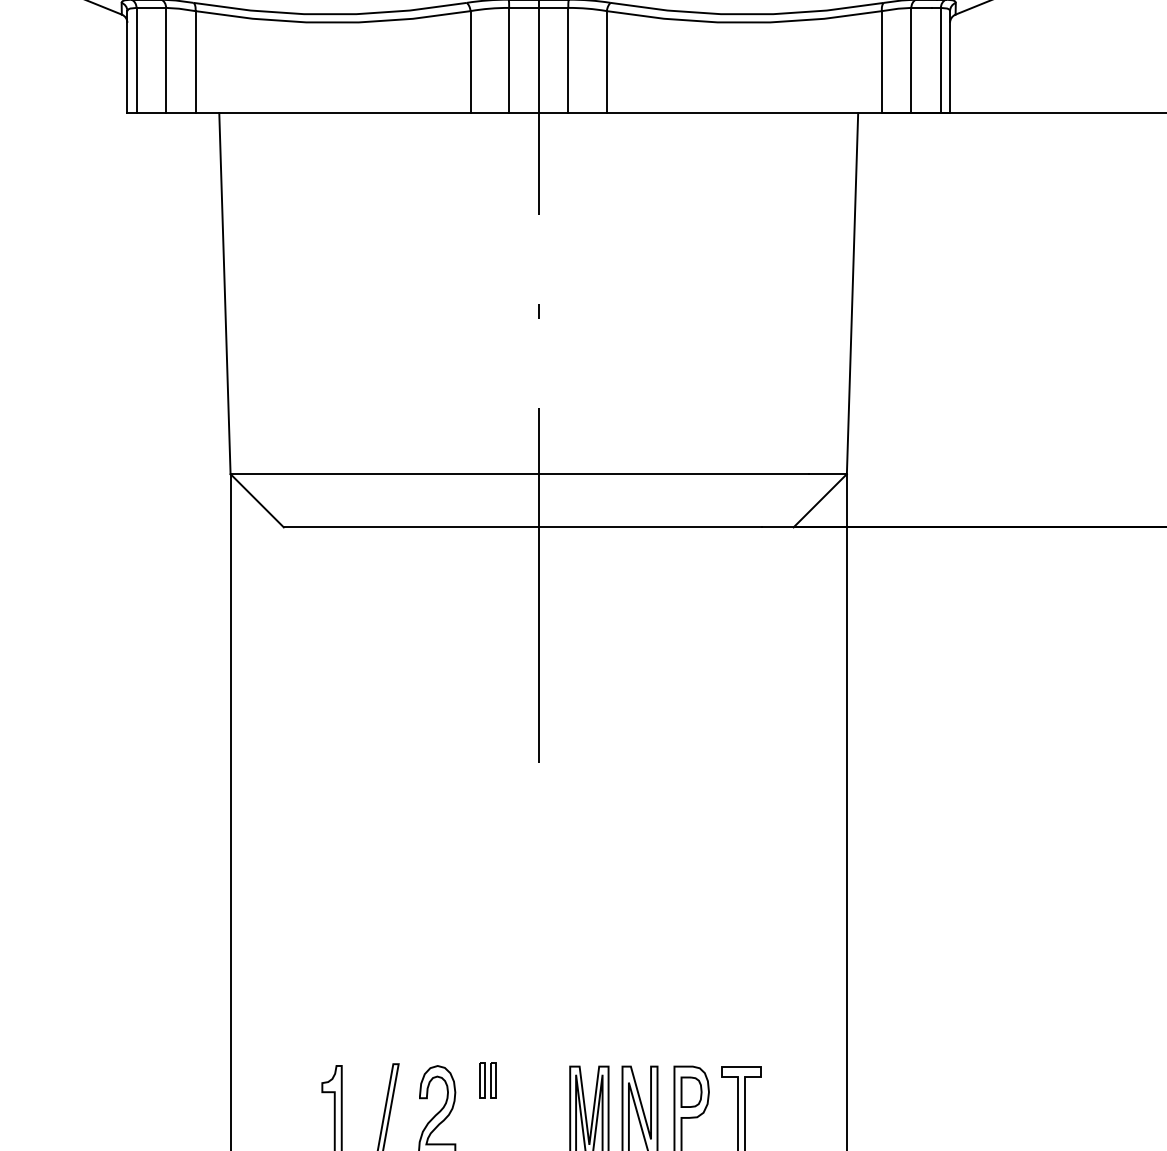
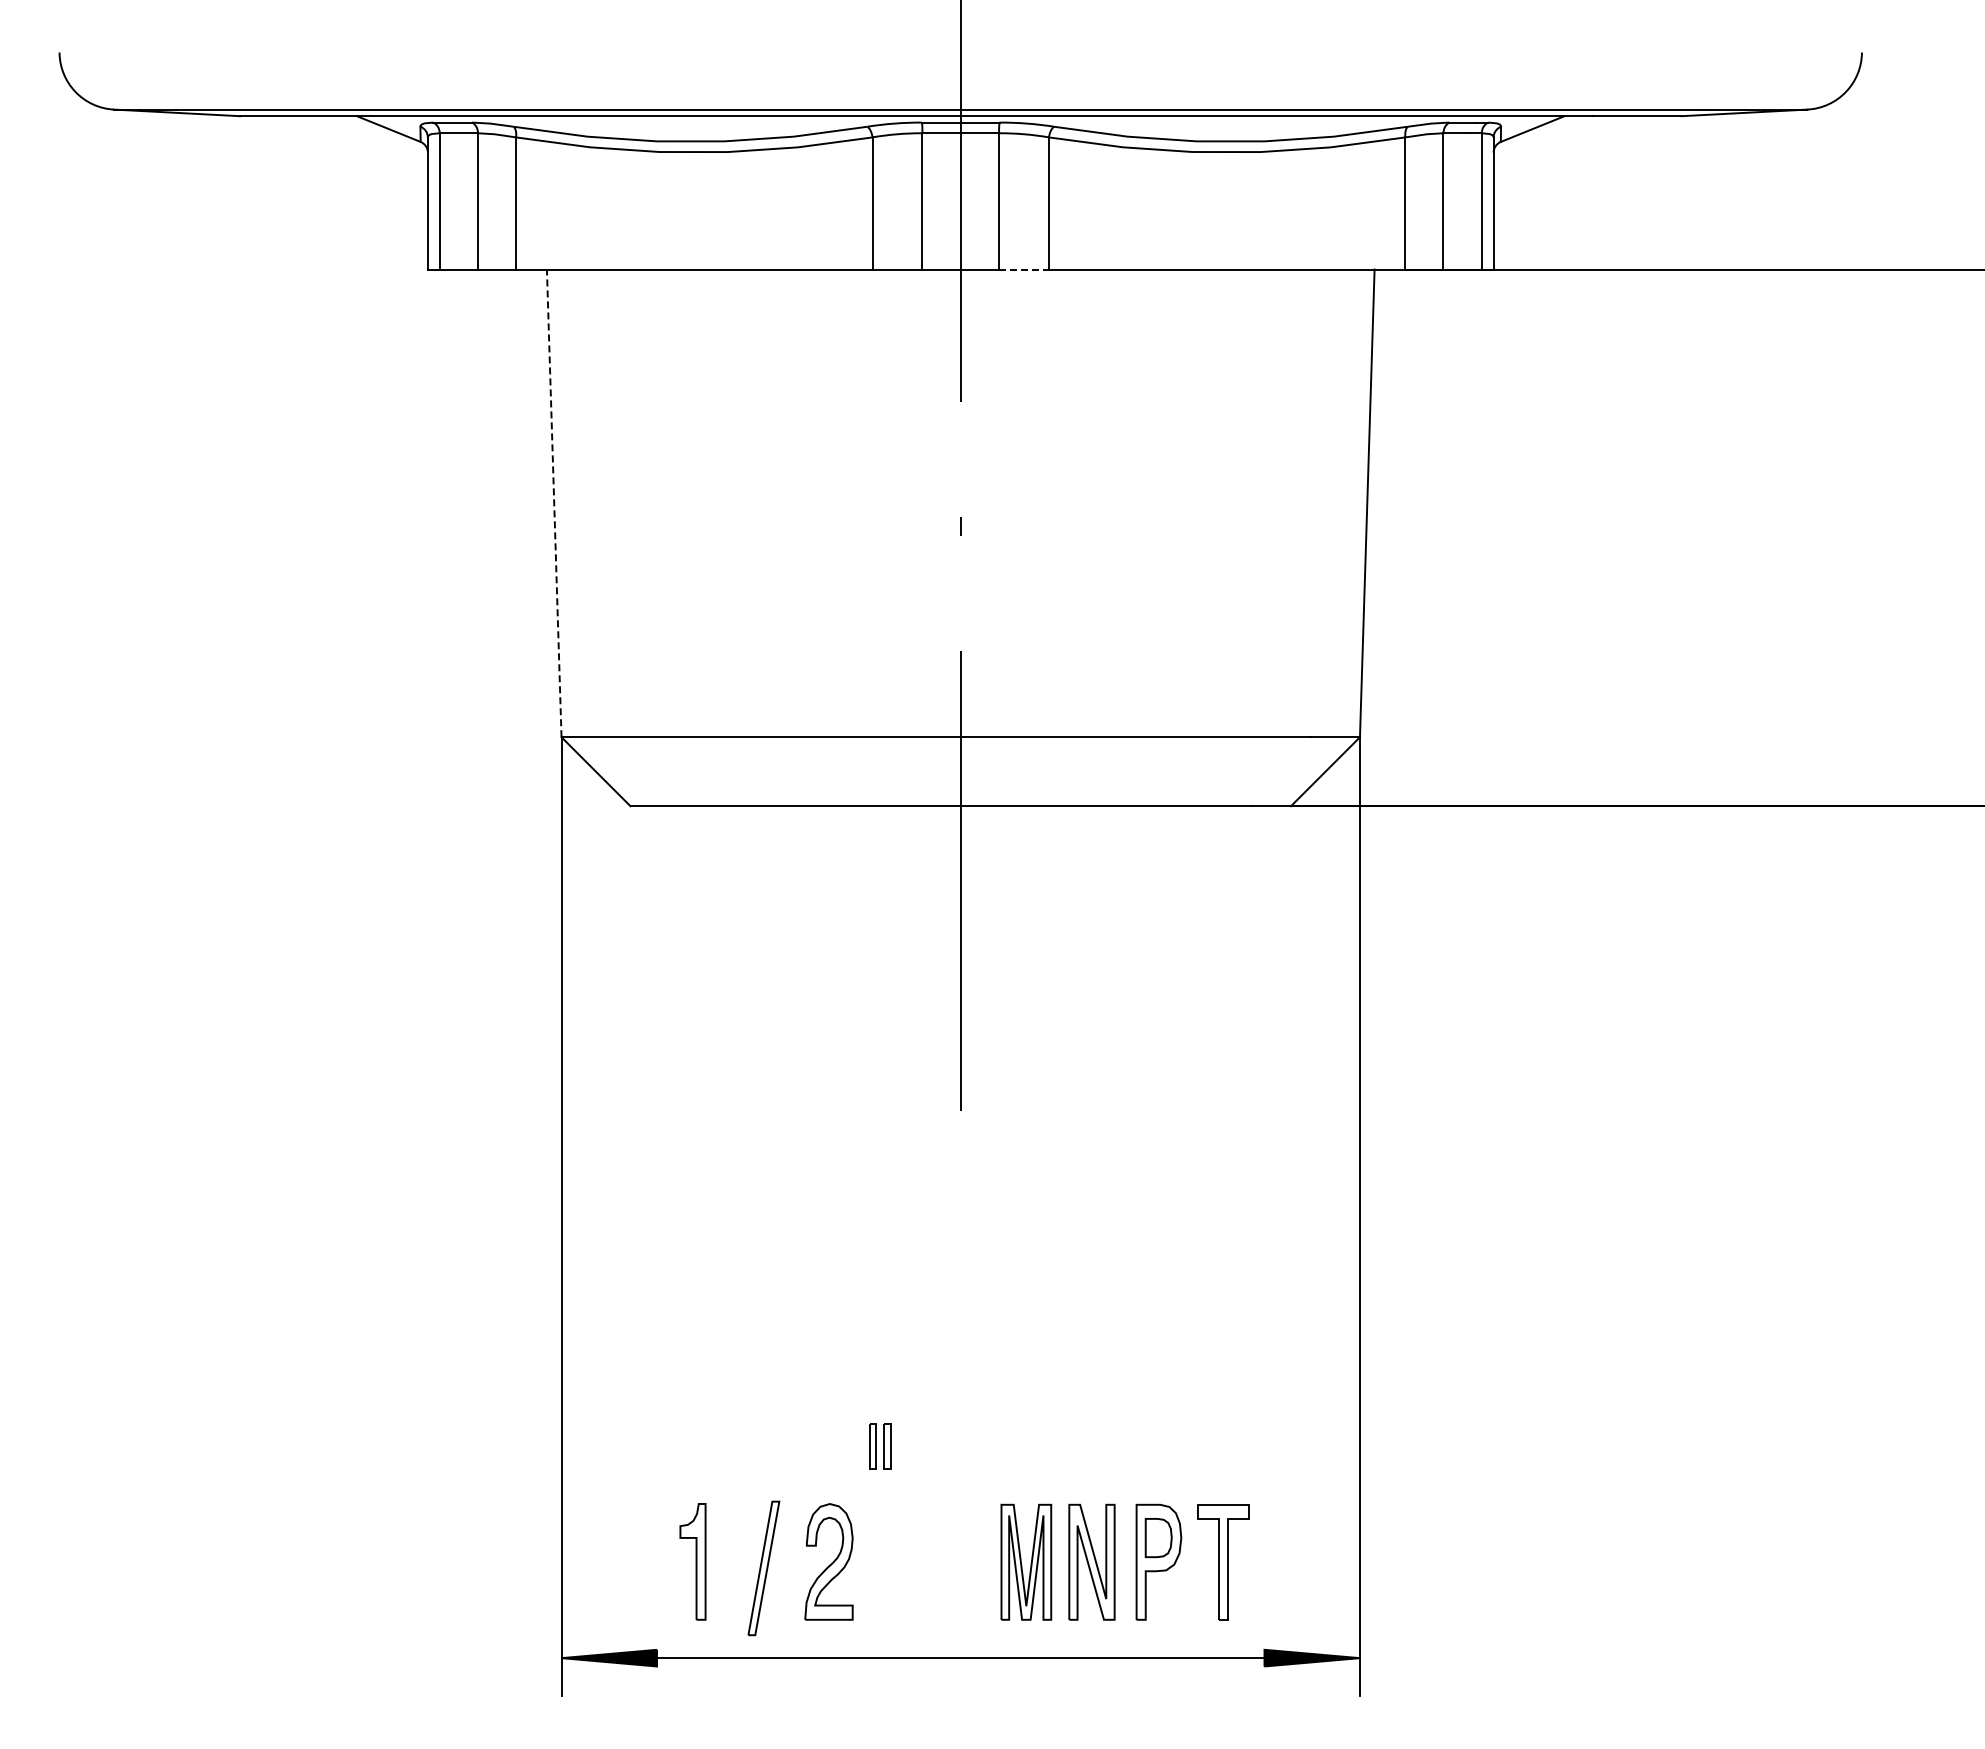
line: (587, 113) -> (1024, 269), solid -> dashed
line: (225, 293) -> (554, 503), solid -> dashed
part: (488, 1081) -> (880, 1446), moved

